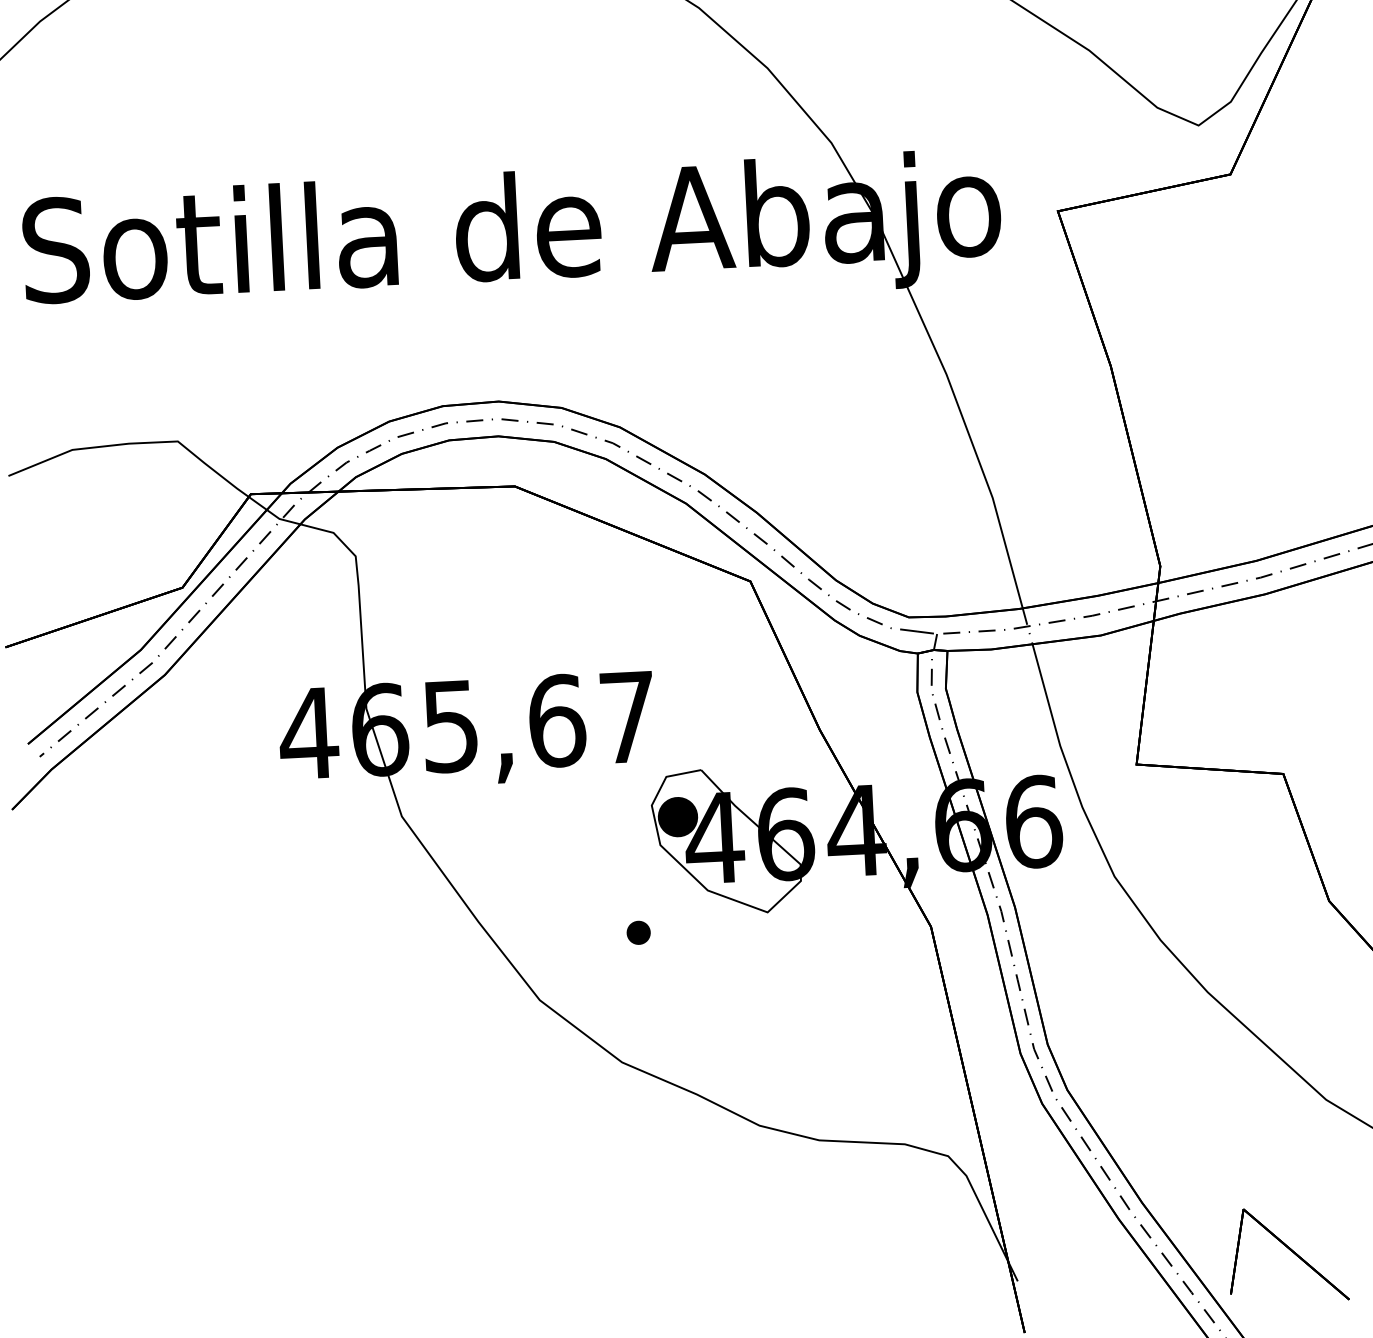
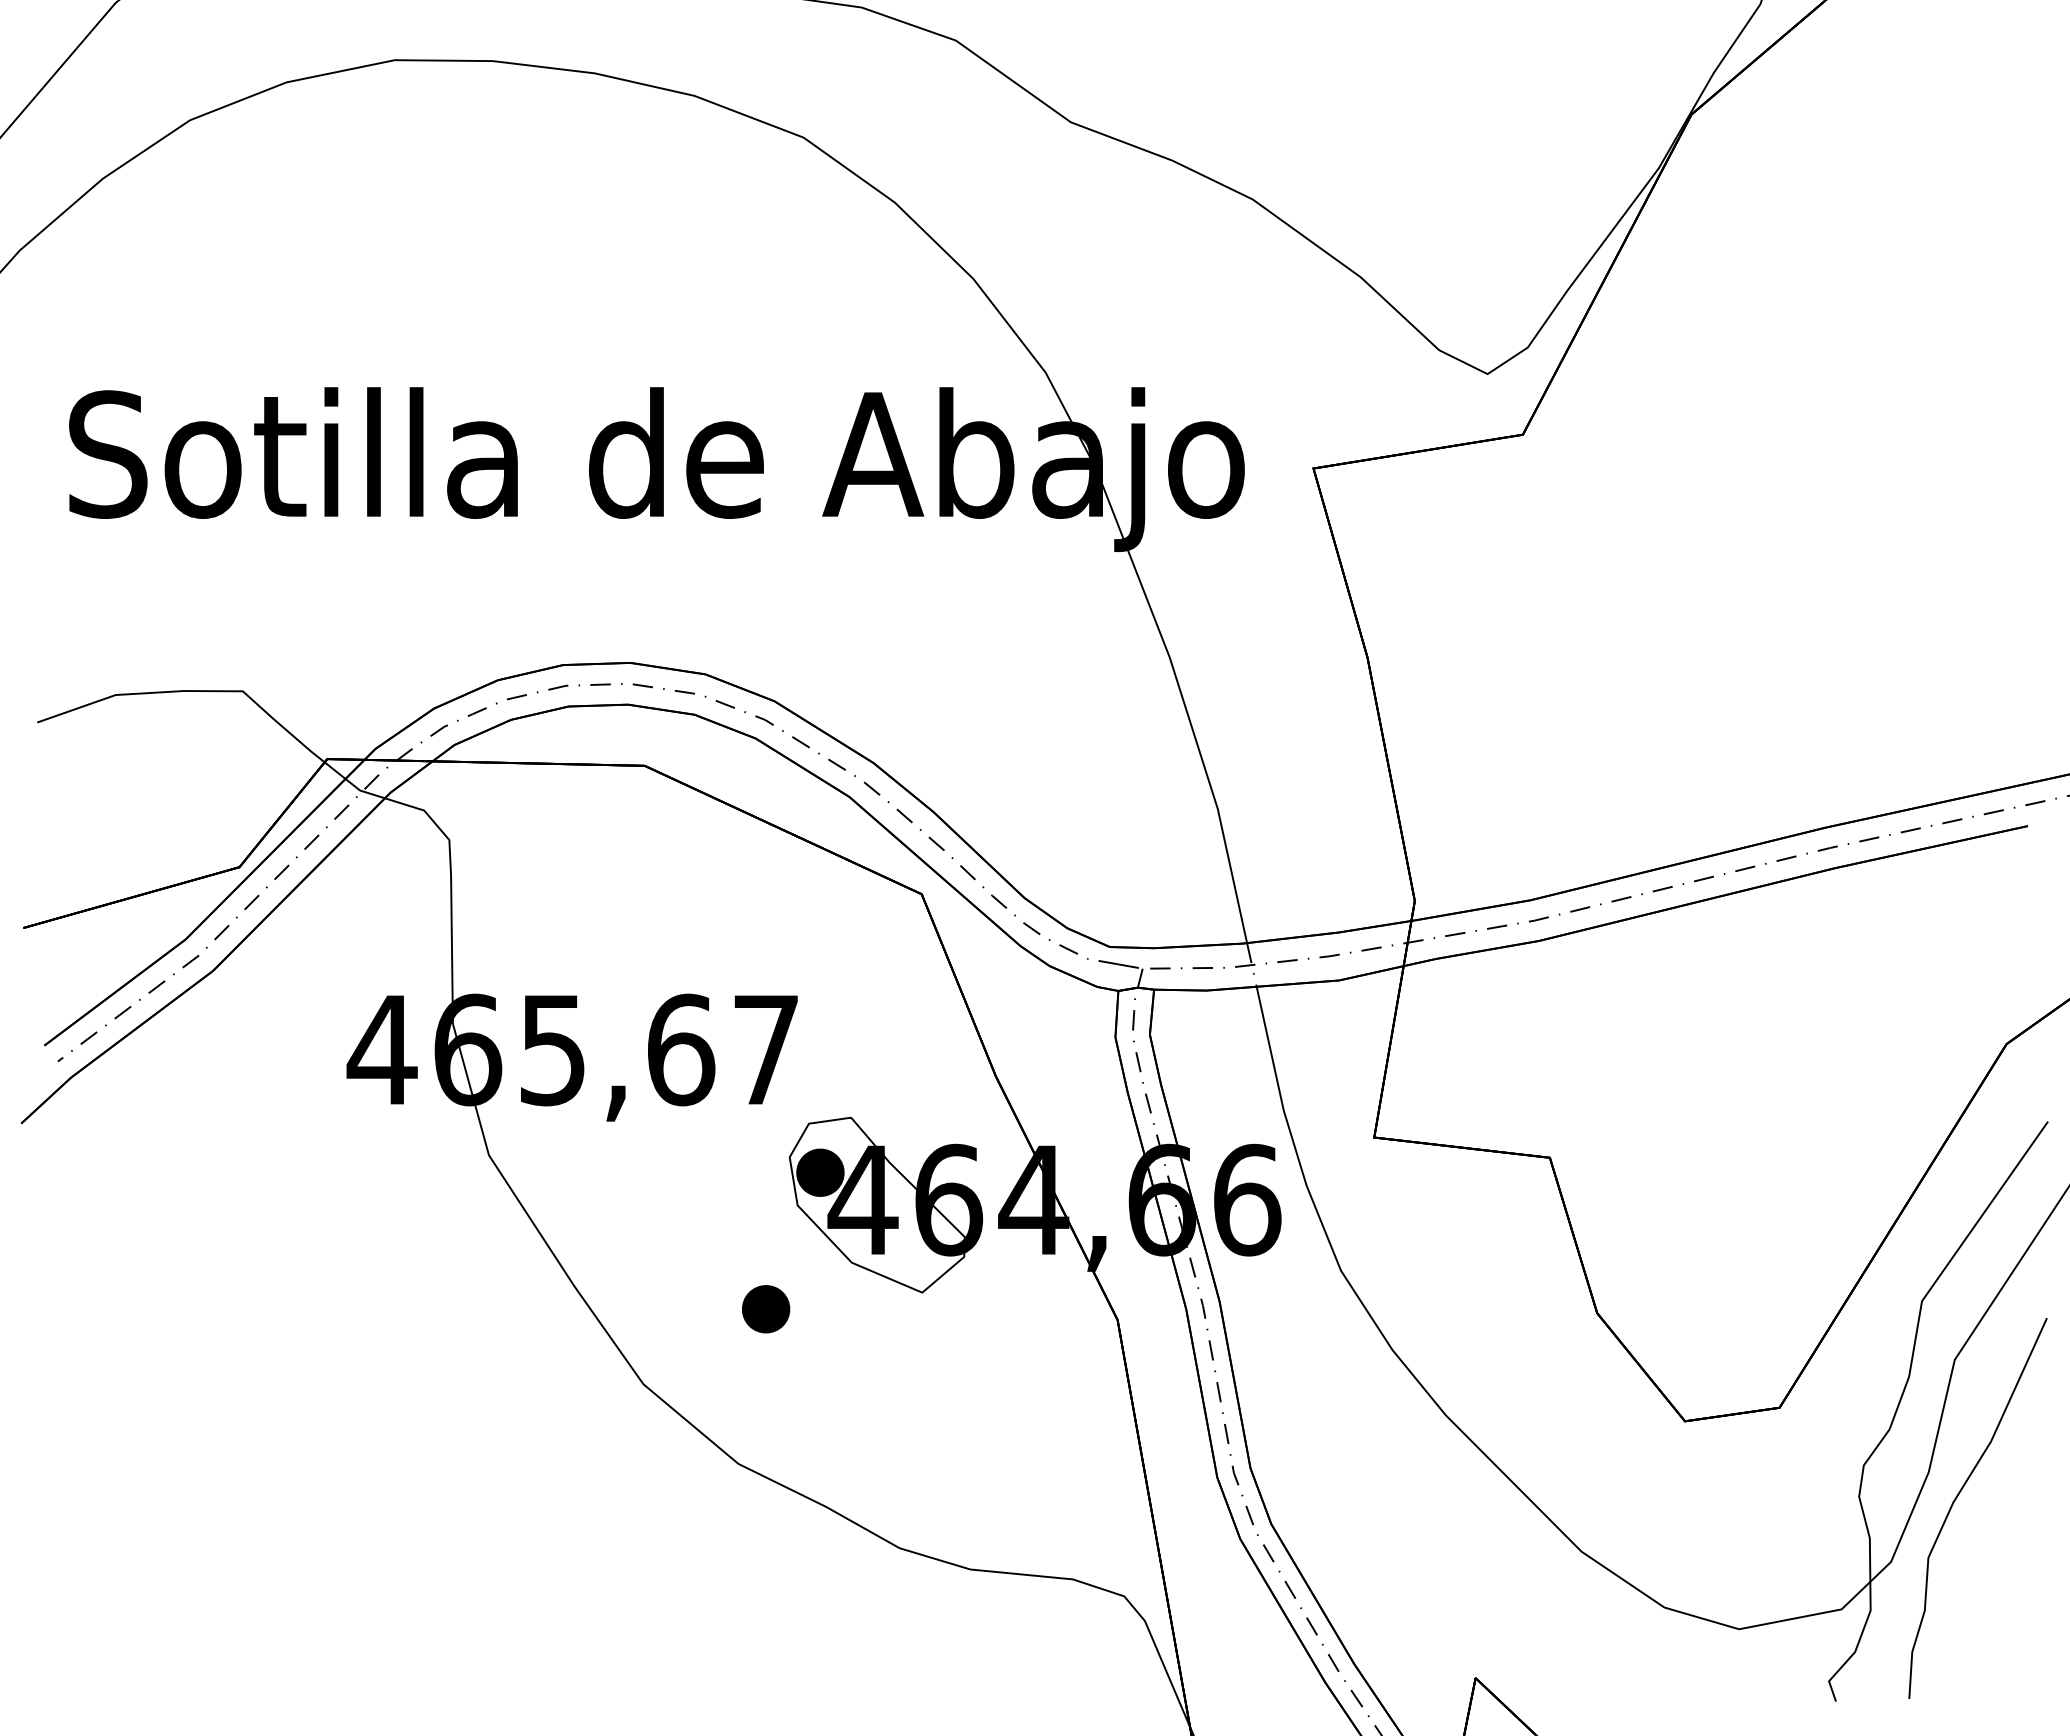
part: (638, 932) -> (766, 1309), size x1.67

